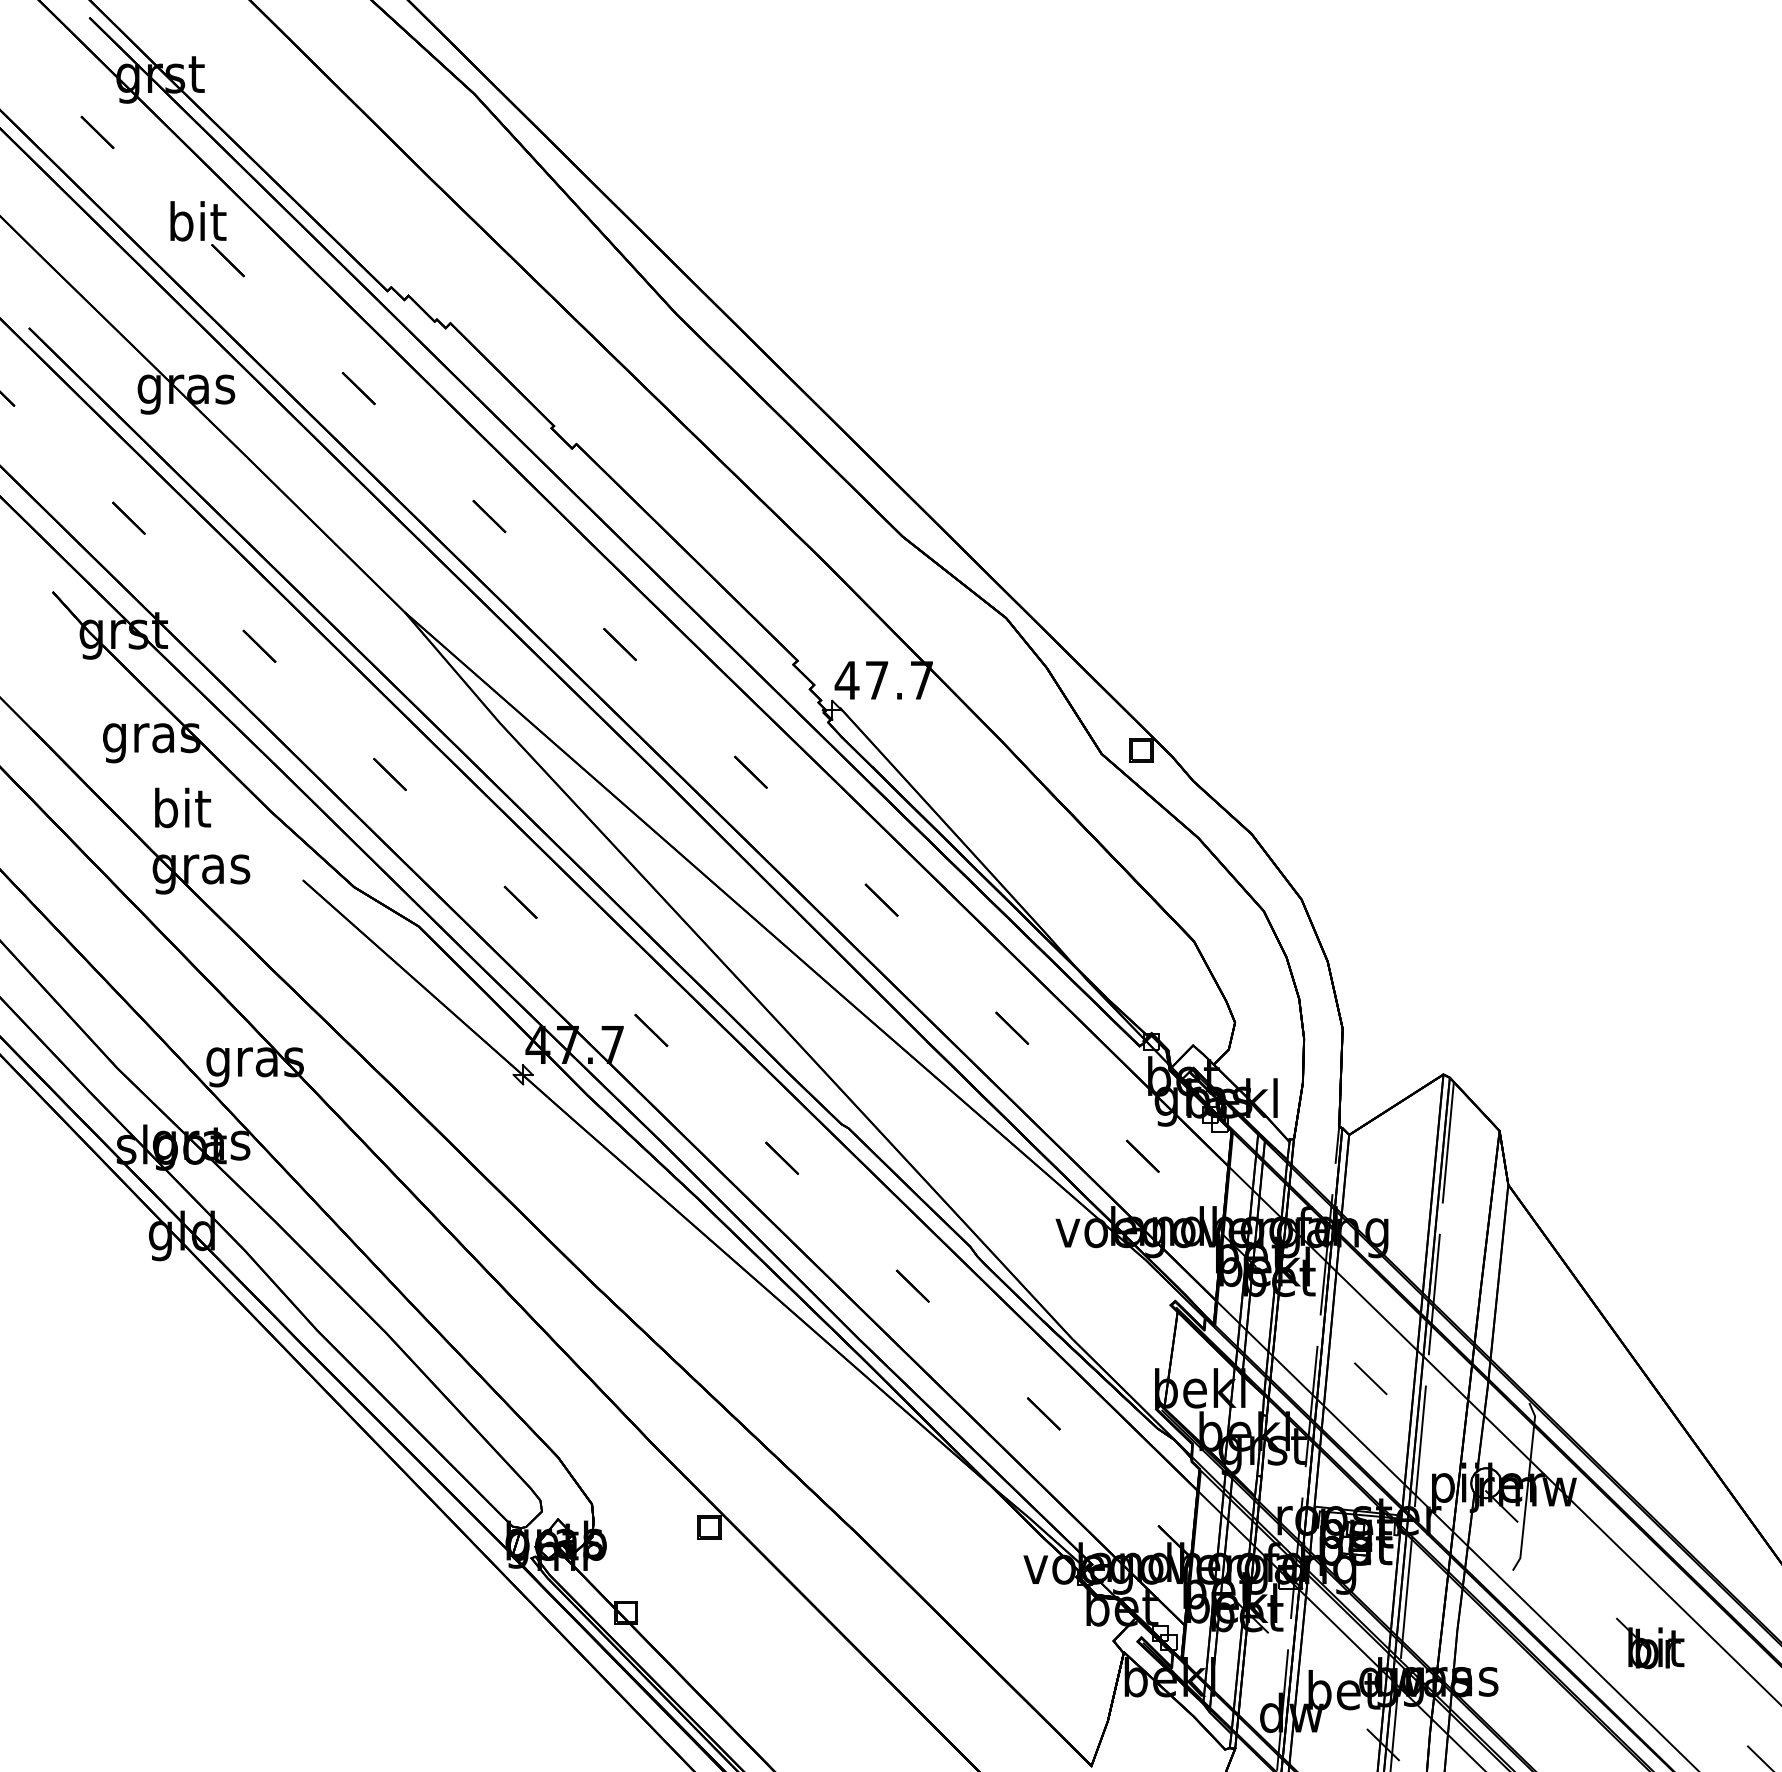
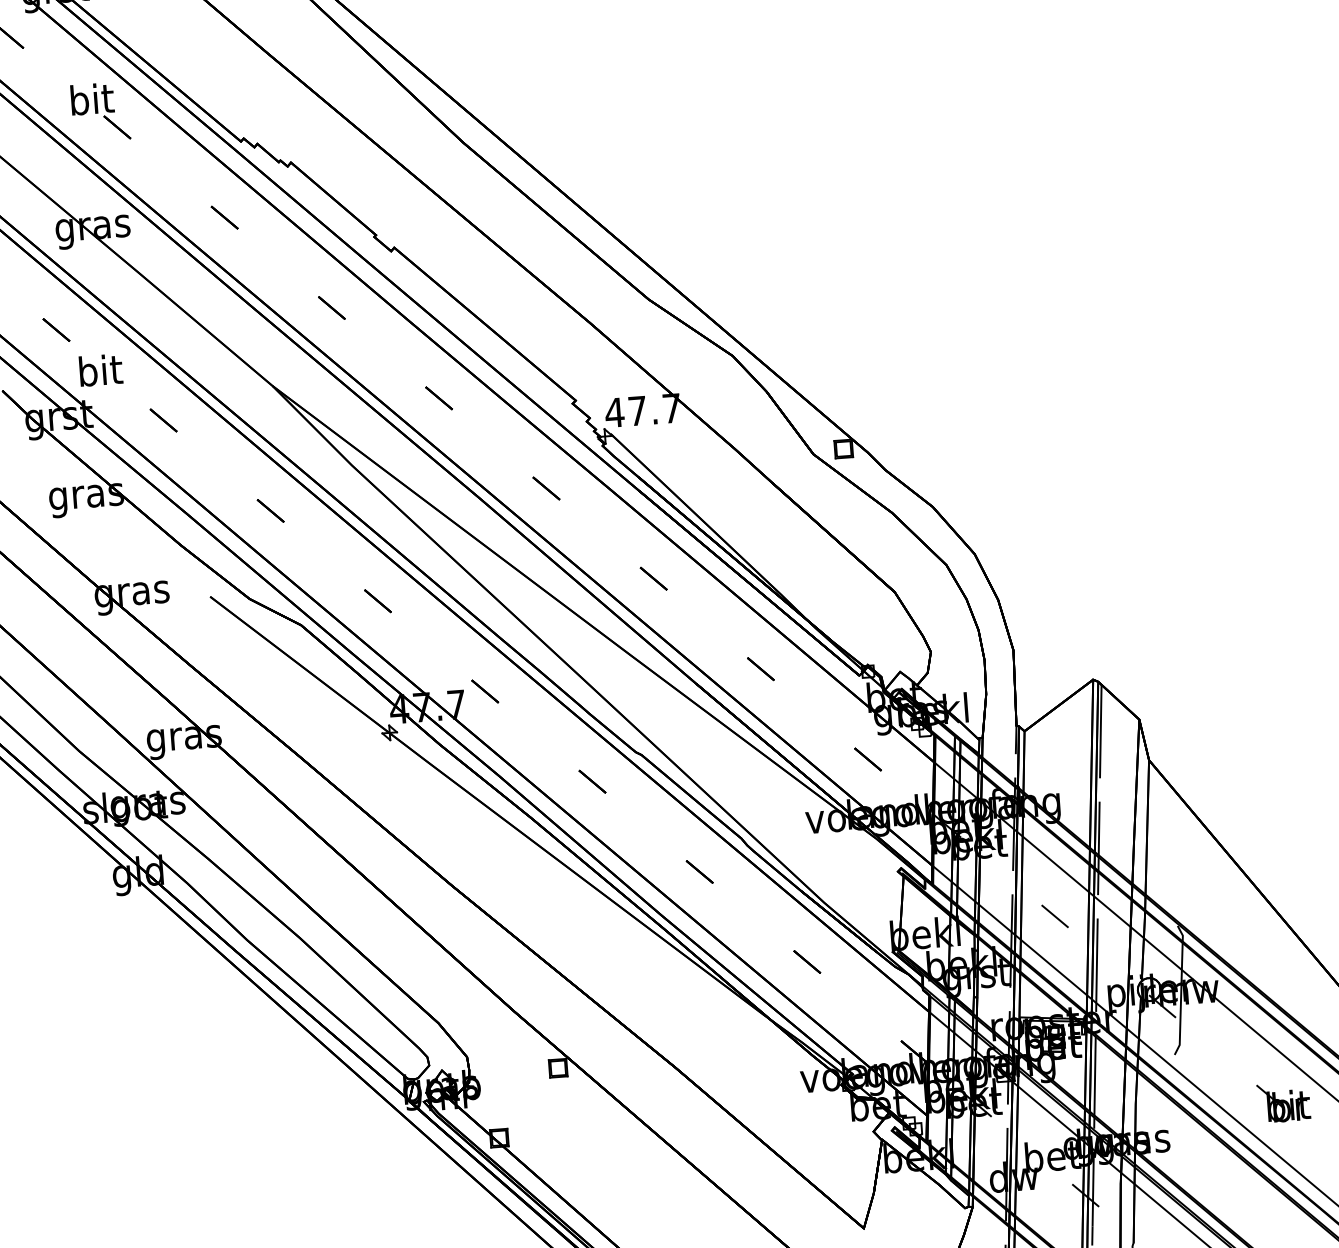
text: (183, 807) -> (101, 369), moved

